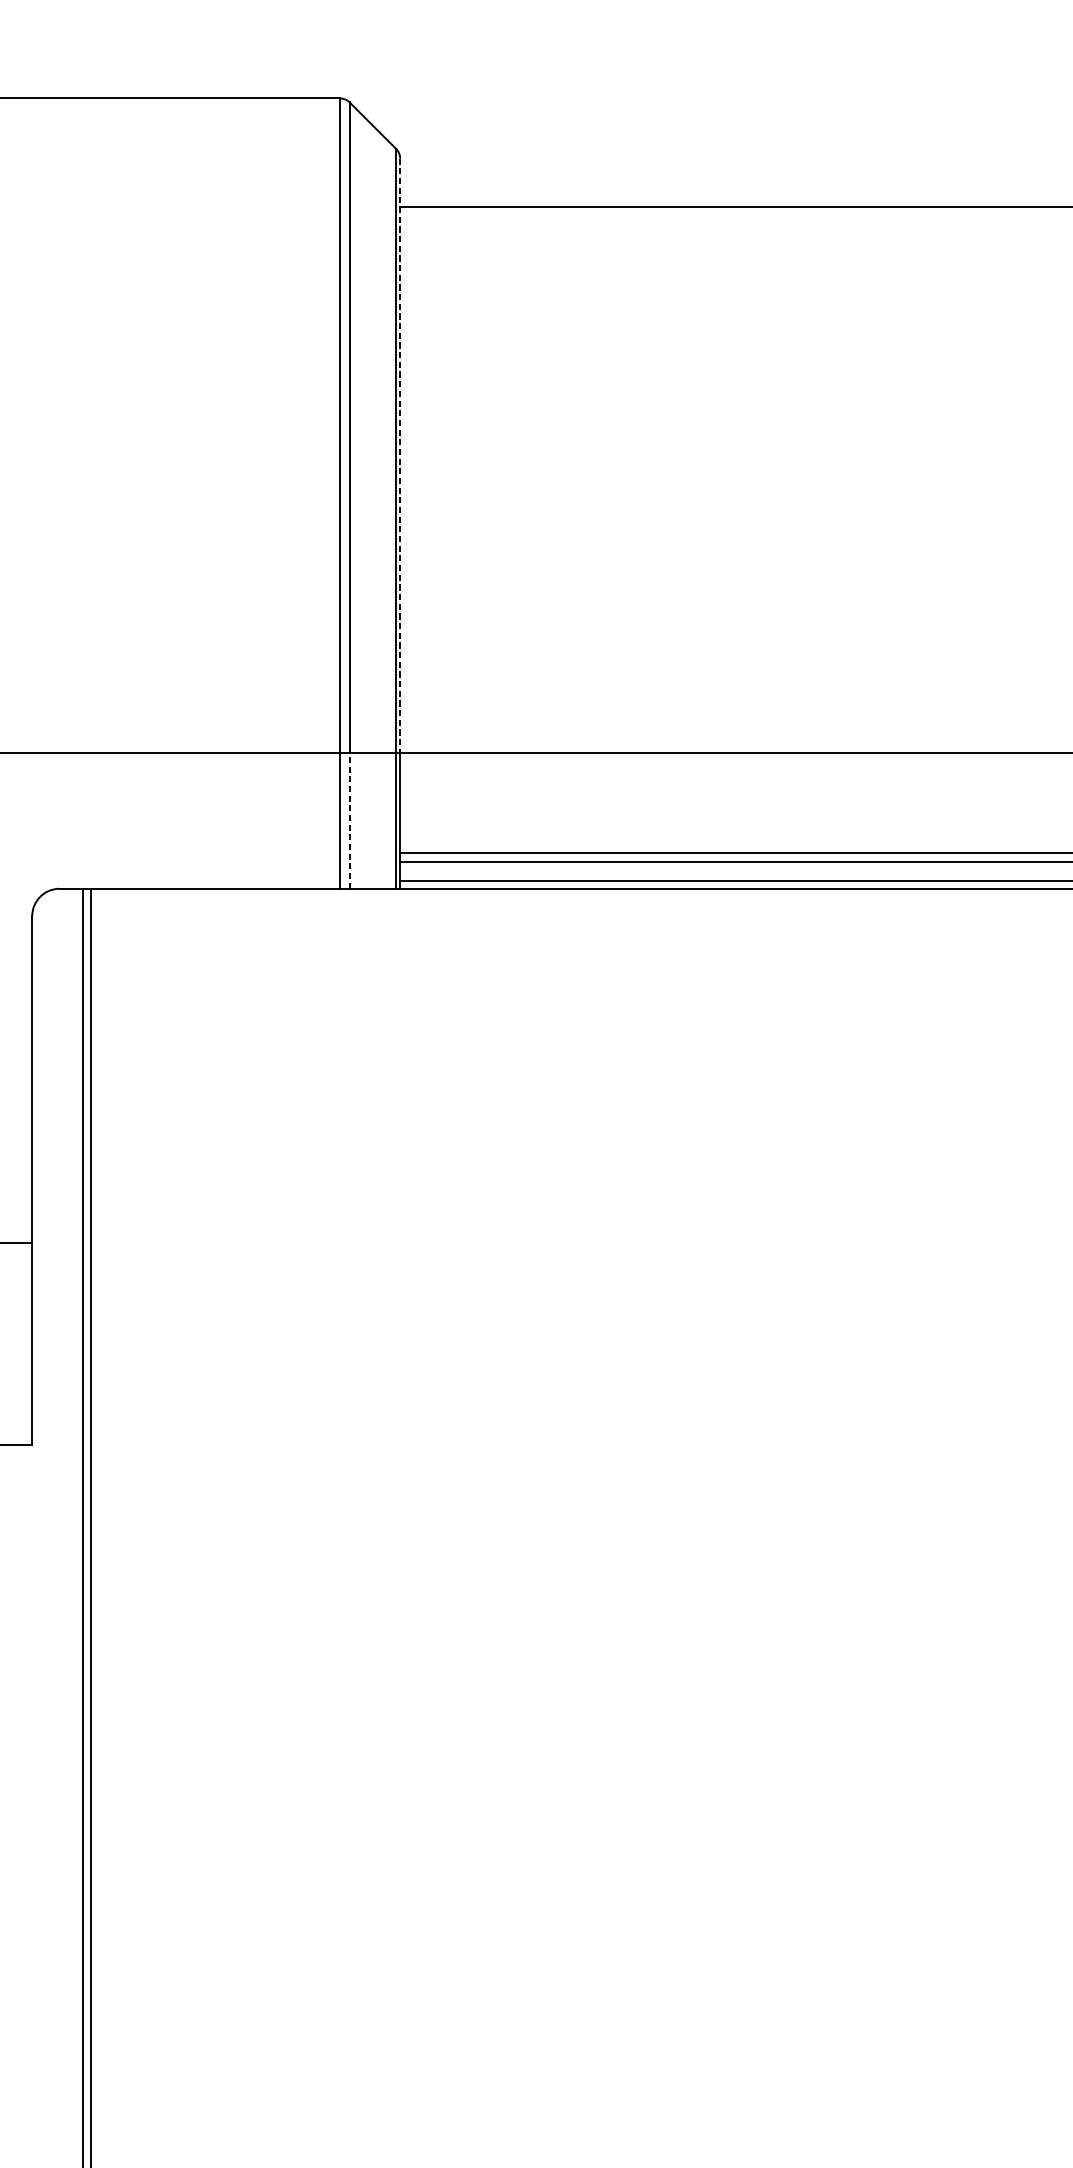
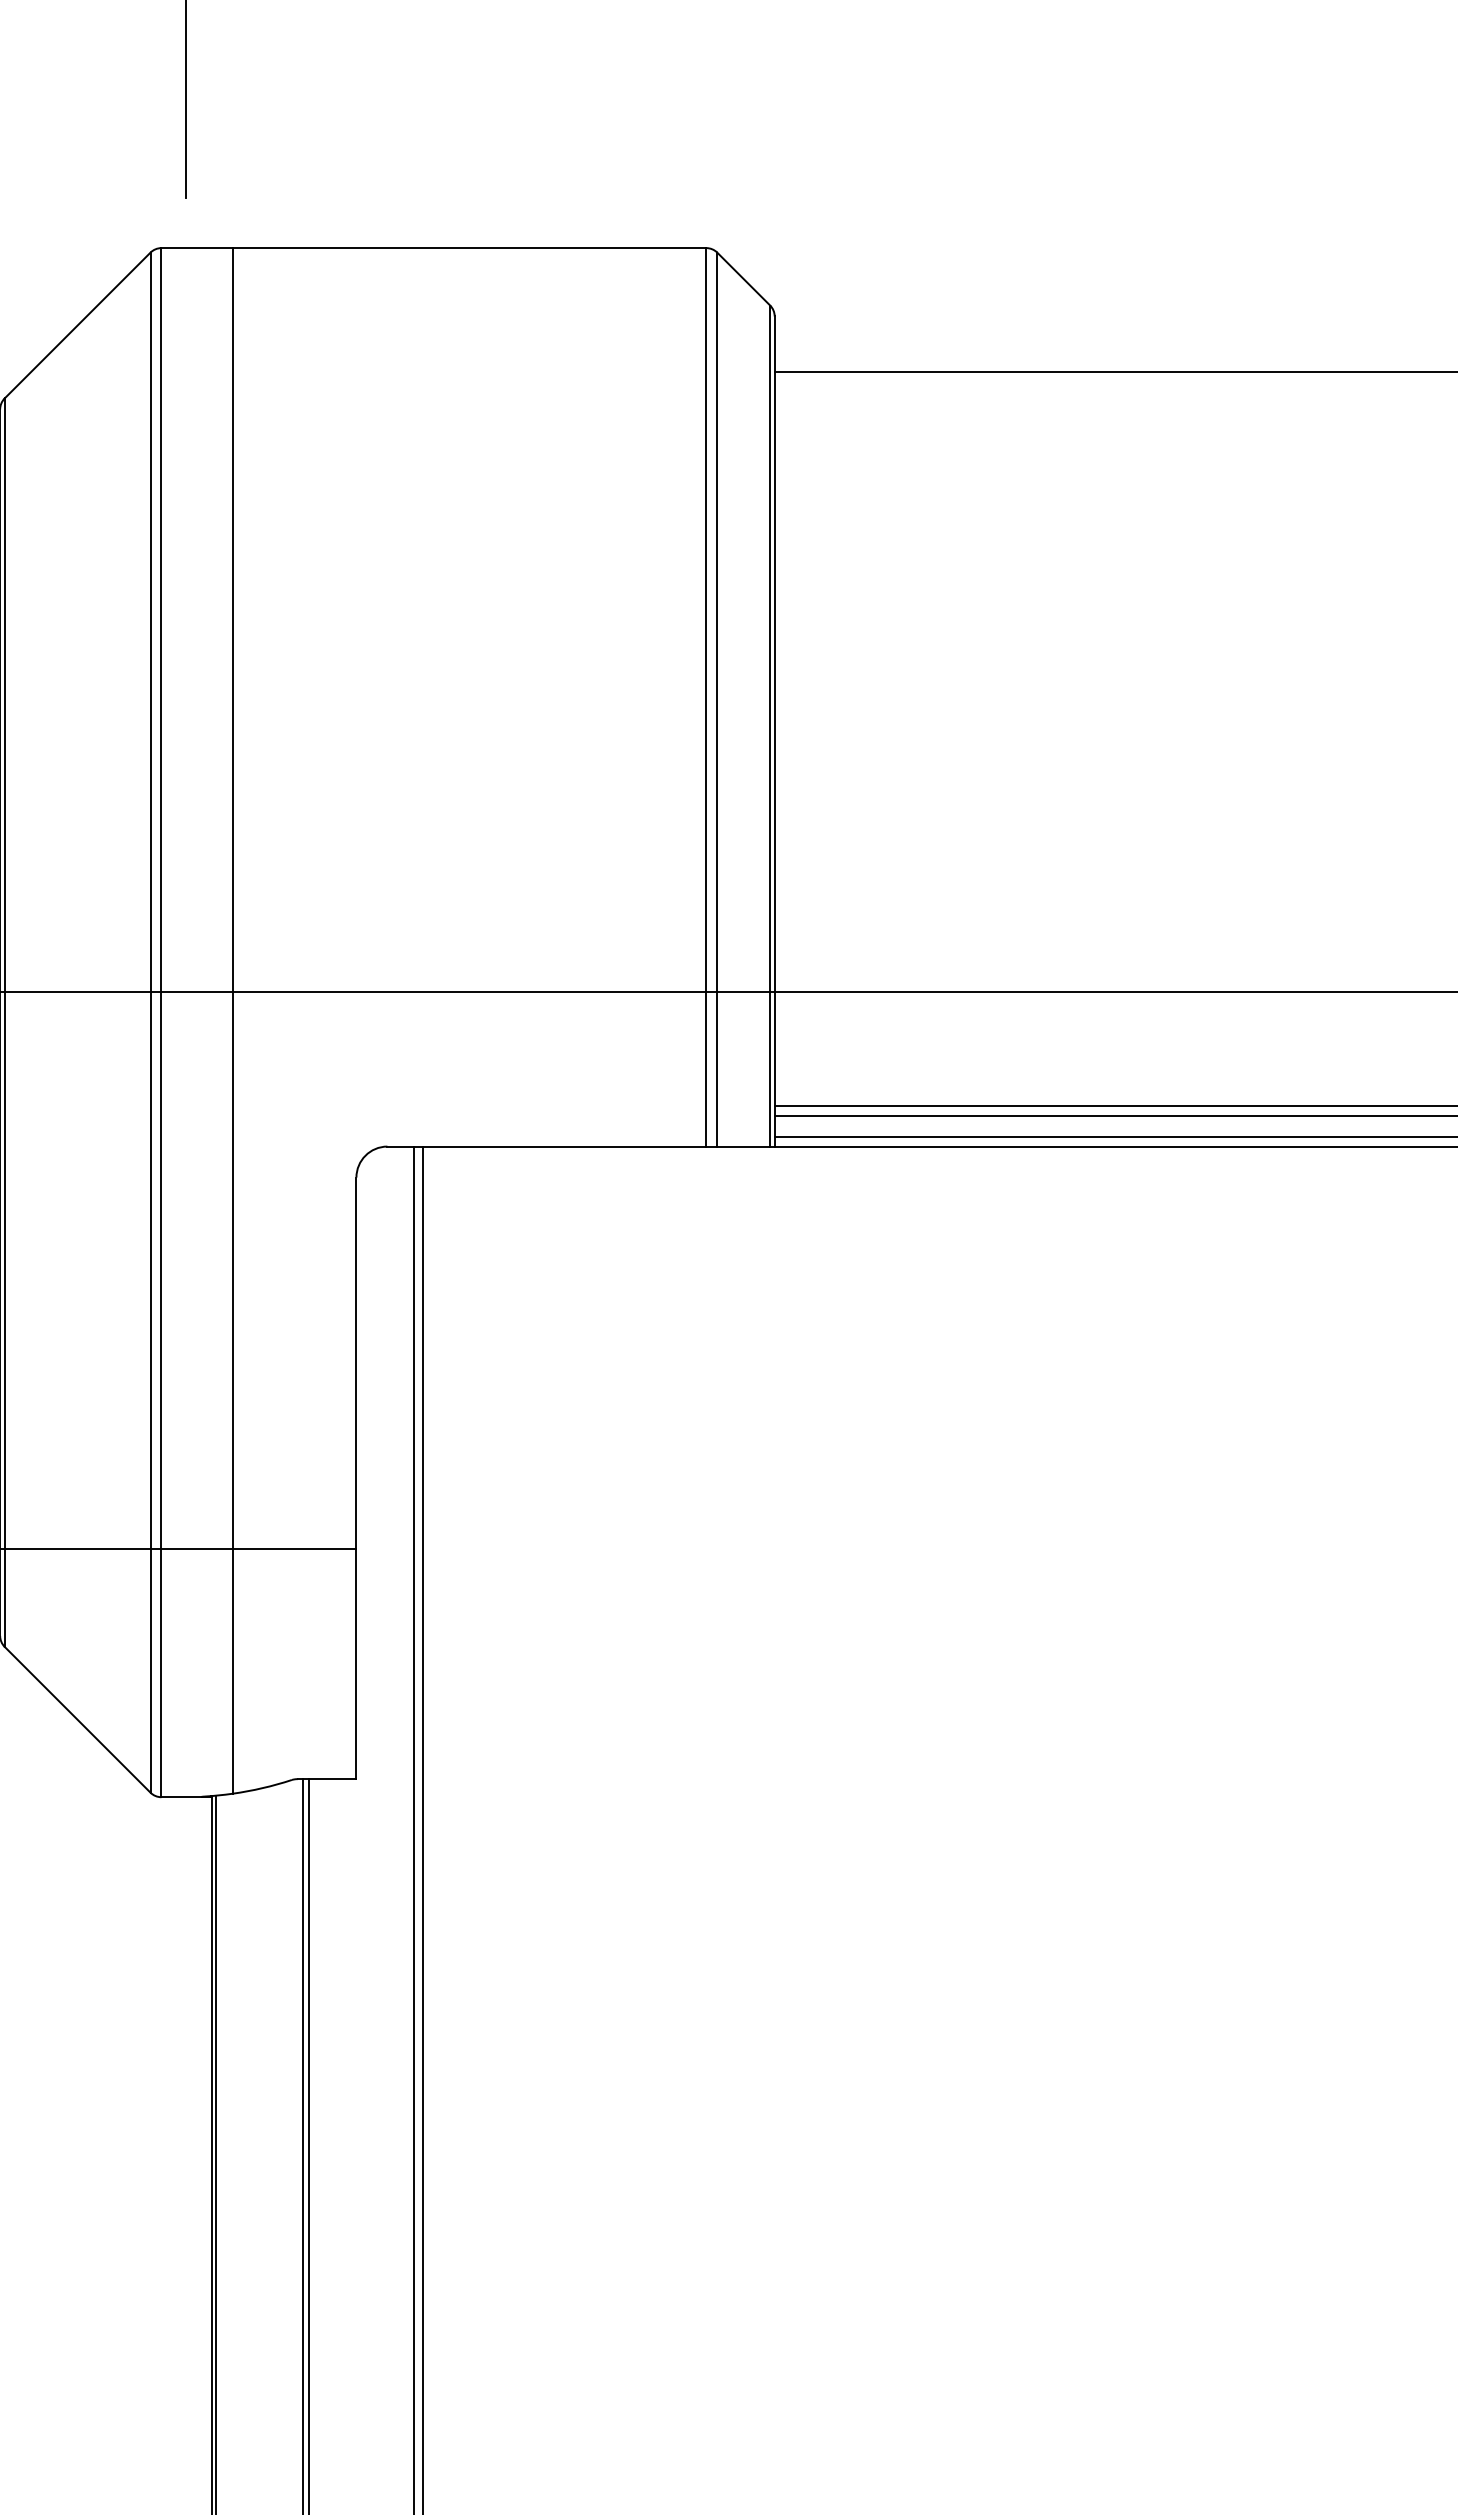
line: (400, 455) -> (774, 654), dashed -> solid
line: (349, 820) -> (717, 1068), dashed -> solid

